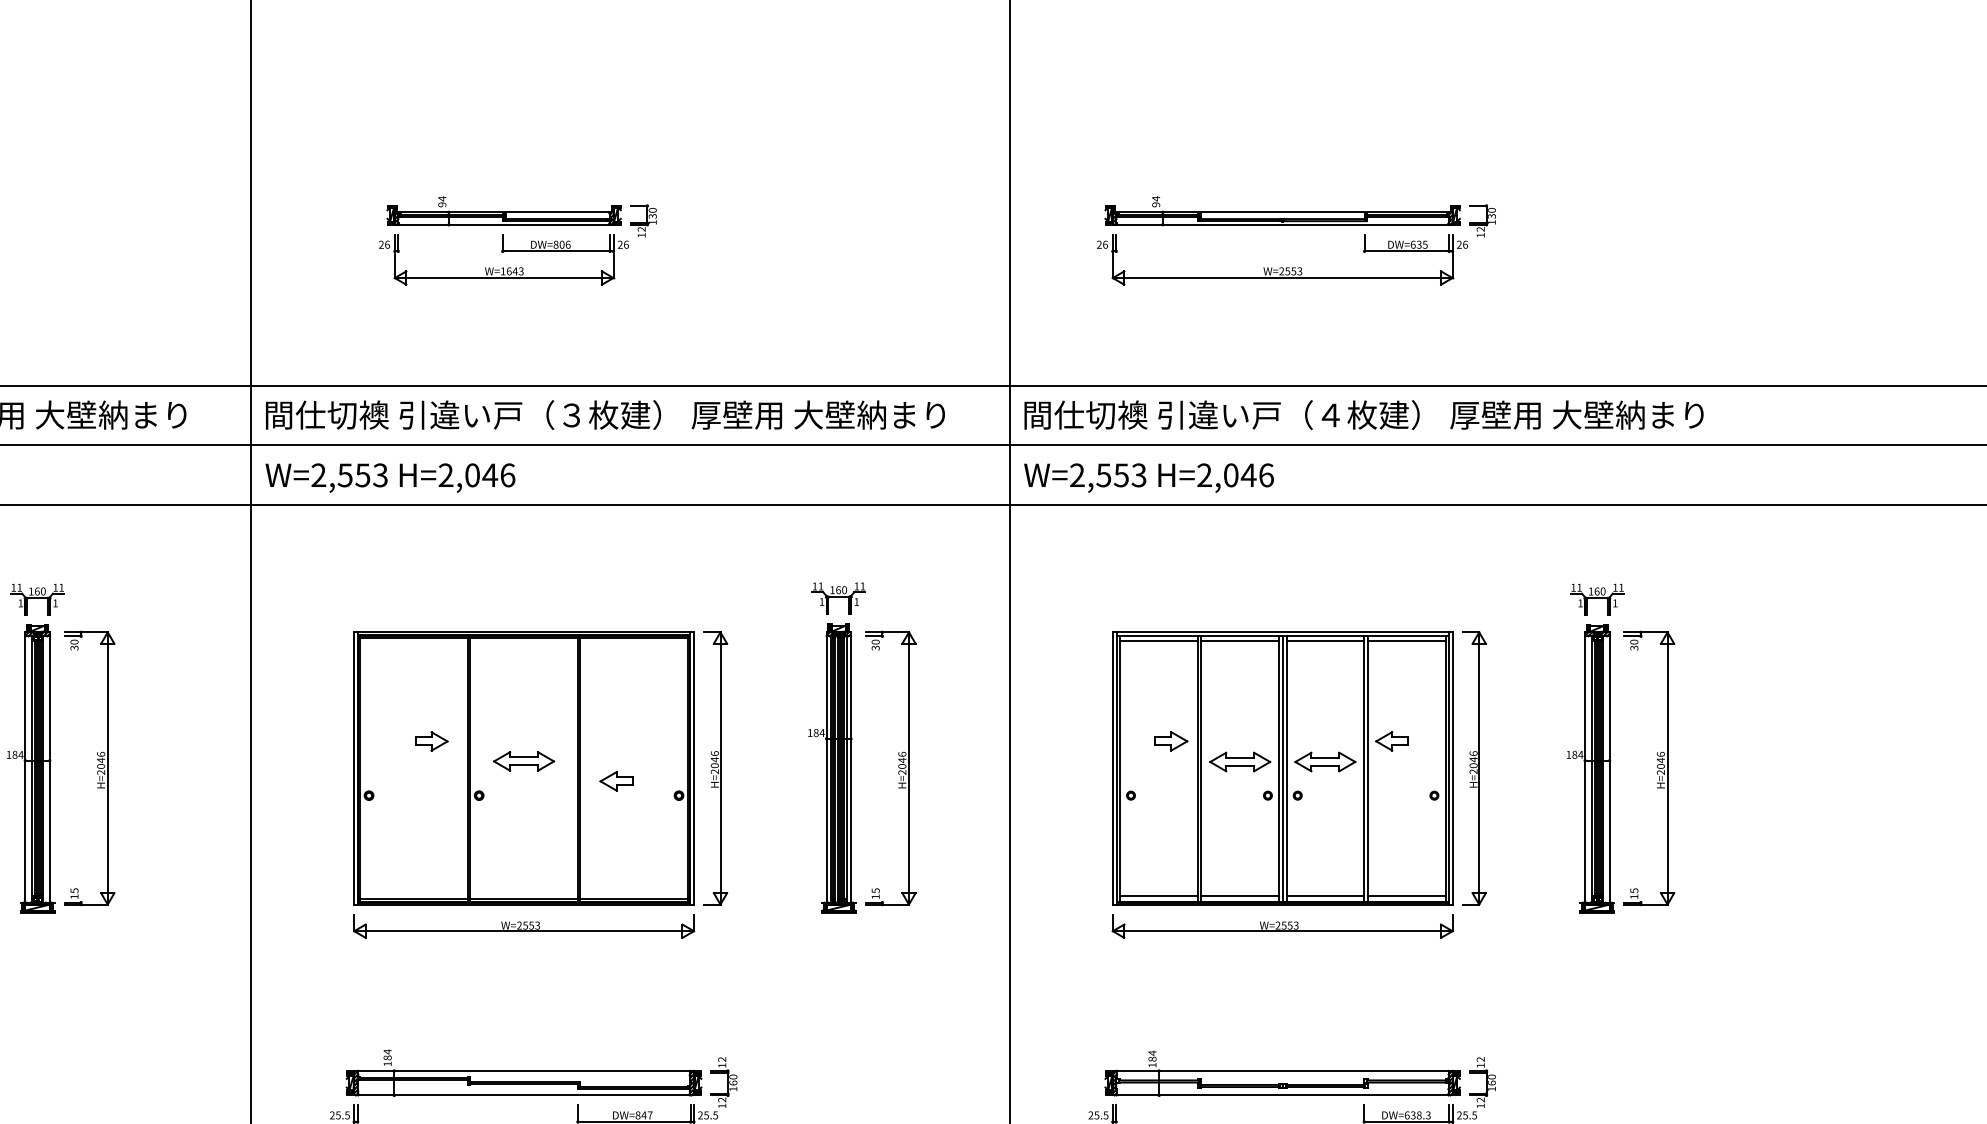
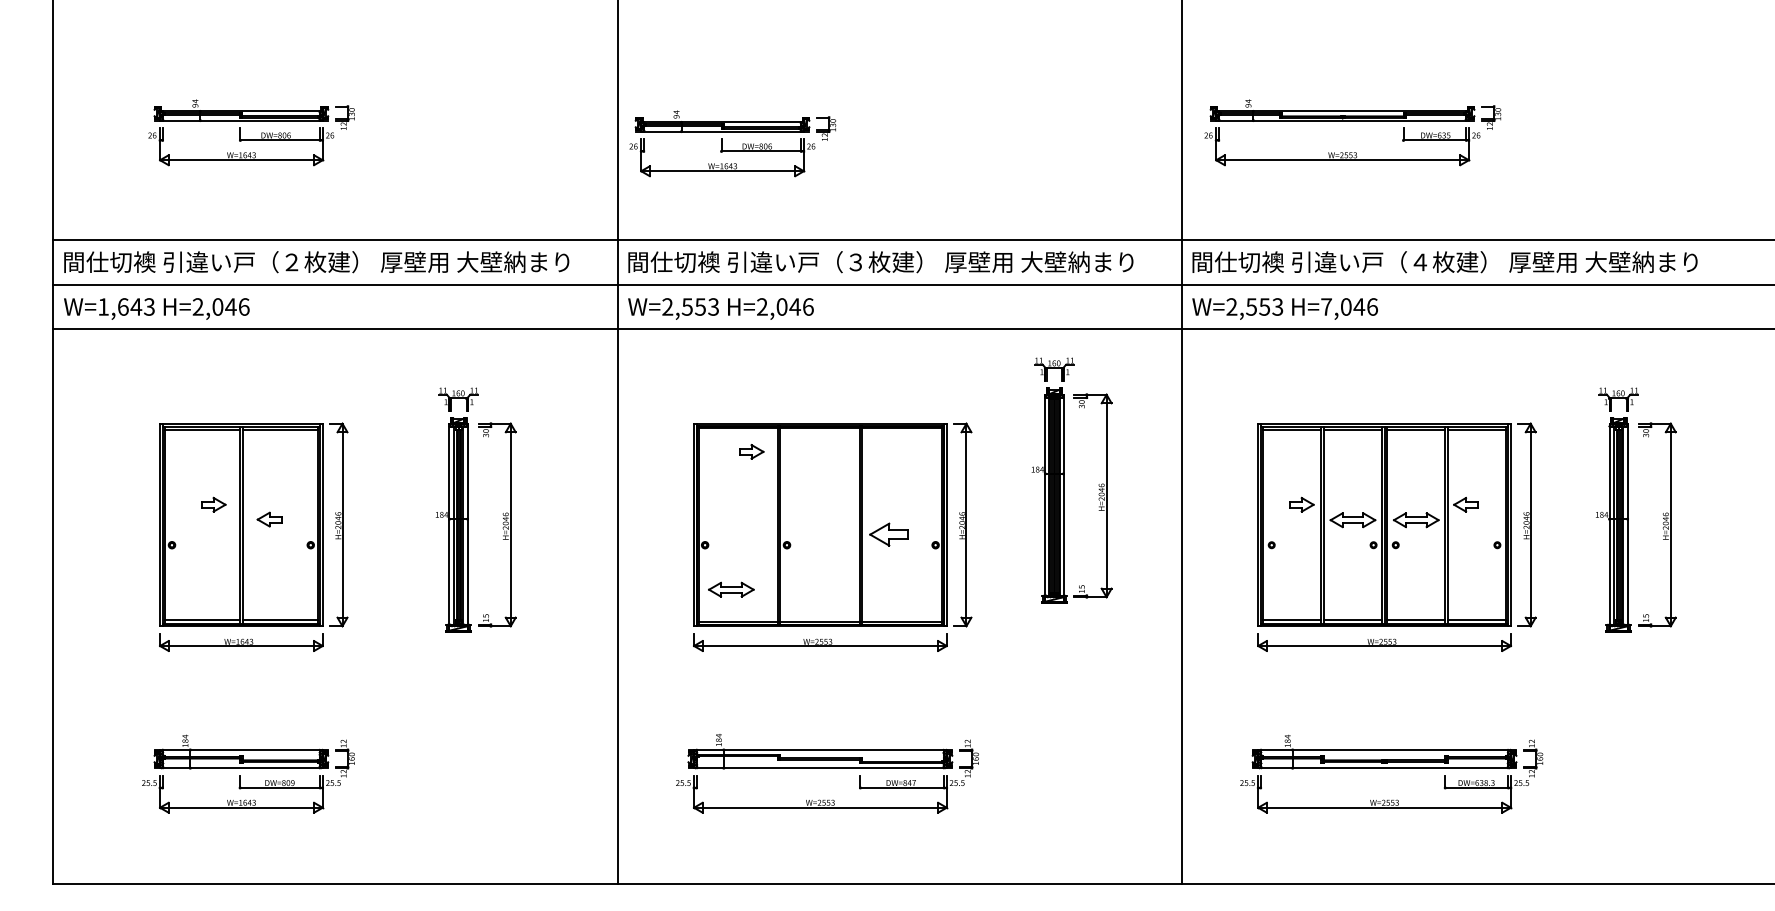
part: (1296, 225) -> (1352, 121), moved
part: (517, 250) -> (732, 150), moved
text: (1204, 474) -> (1326, 306), H=2,046 -> H=7,046
part: (431, 740) -> (751, 451), moved
part: (852, 747) -> (1064, 480), moved
part: (524, 761) -> (731, 589), moved
part: (615, 781) -> (888, 534), size x1.6

